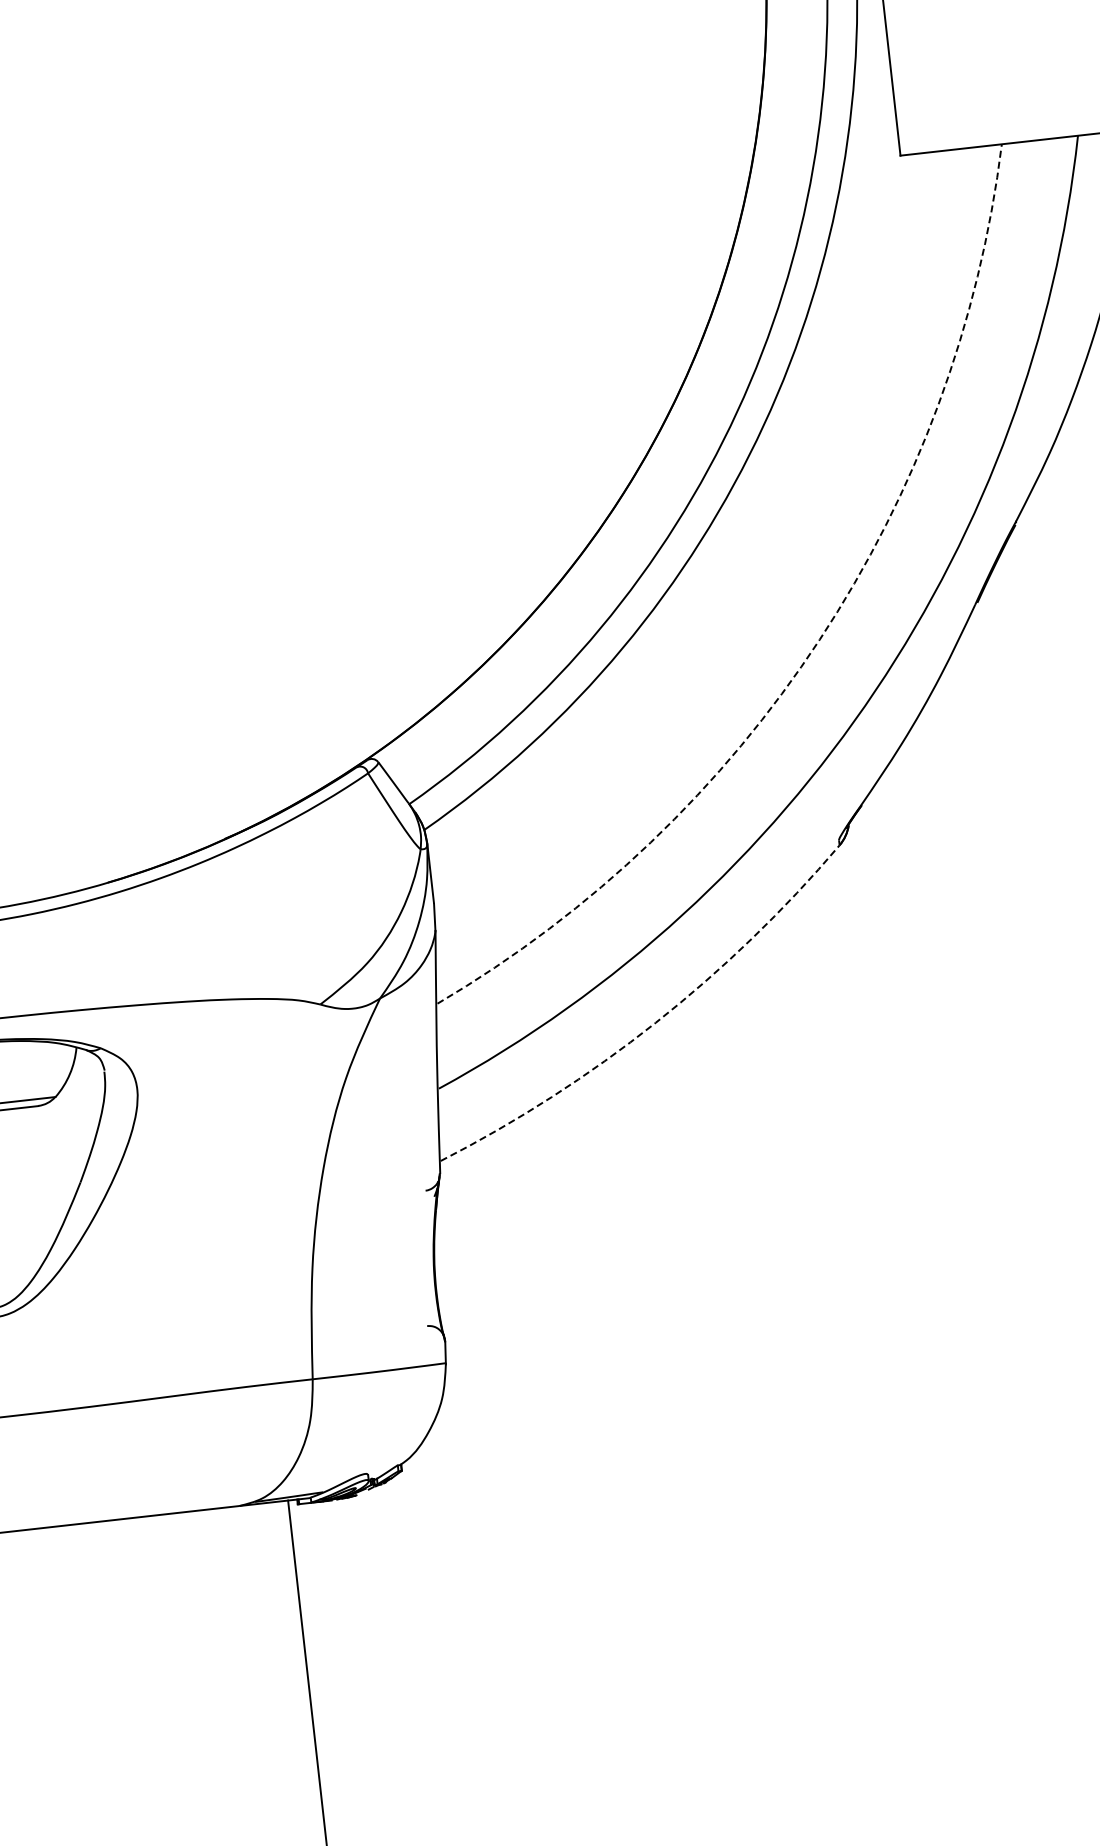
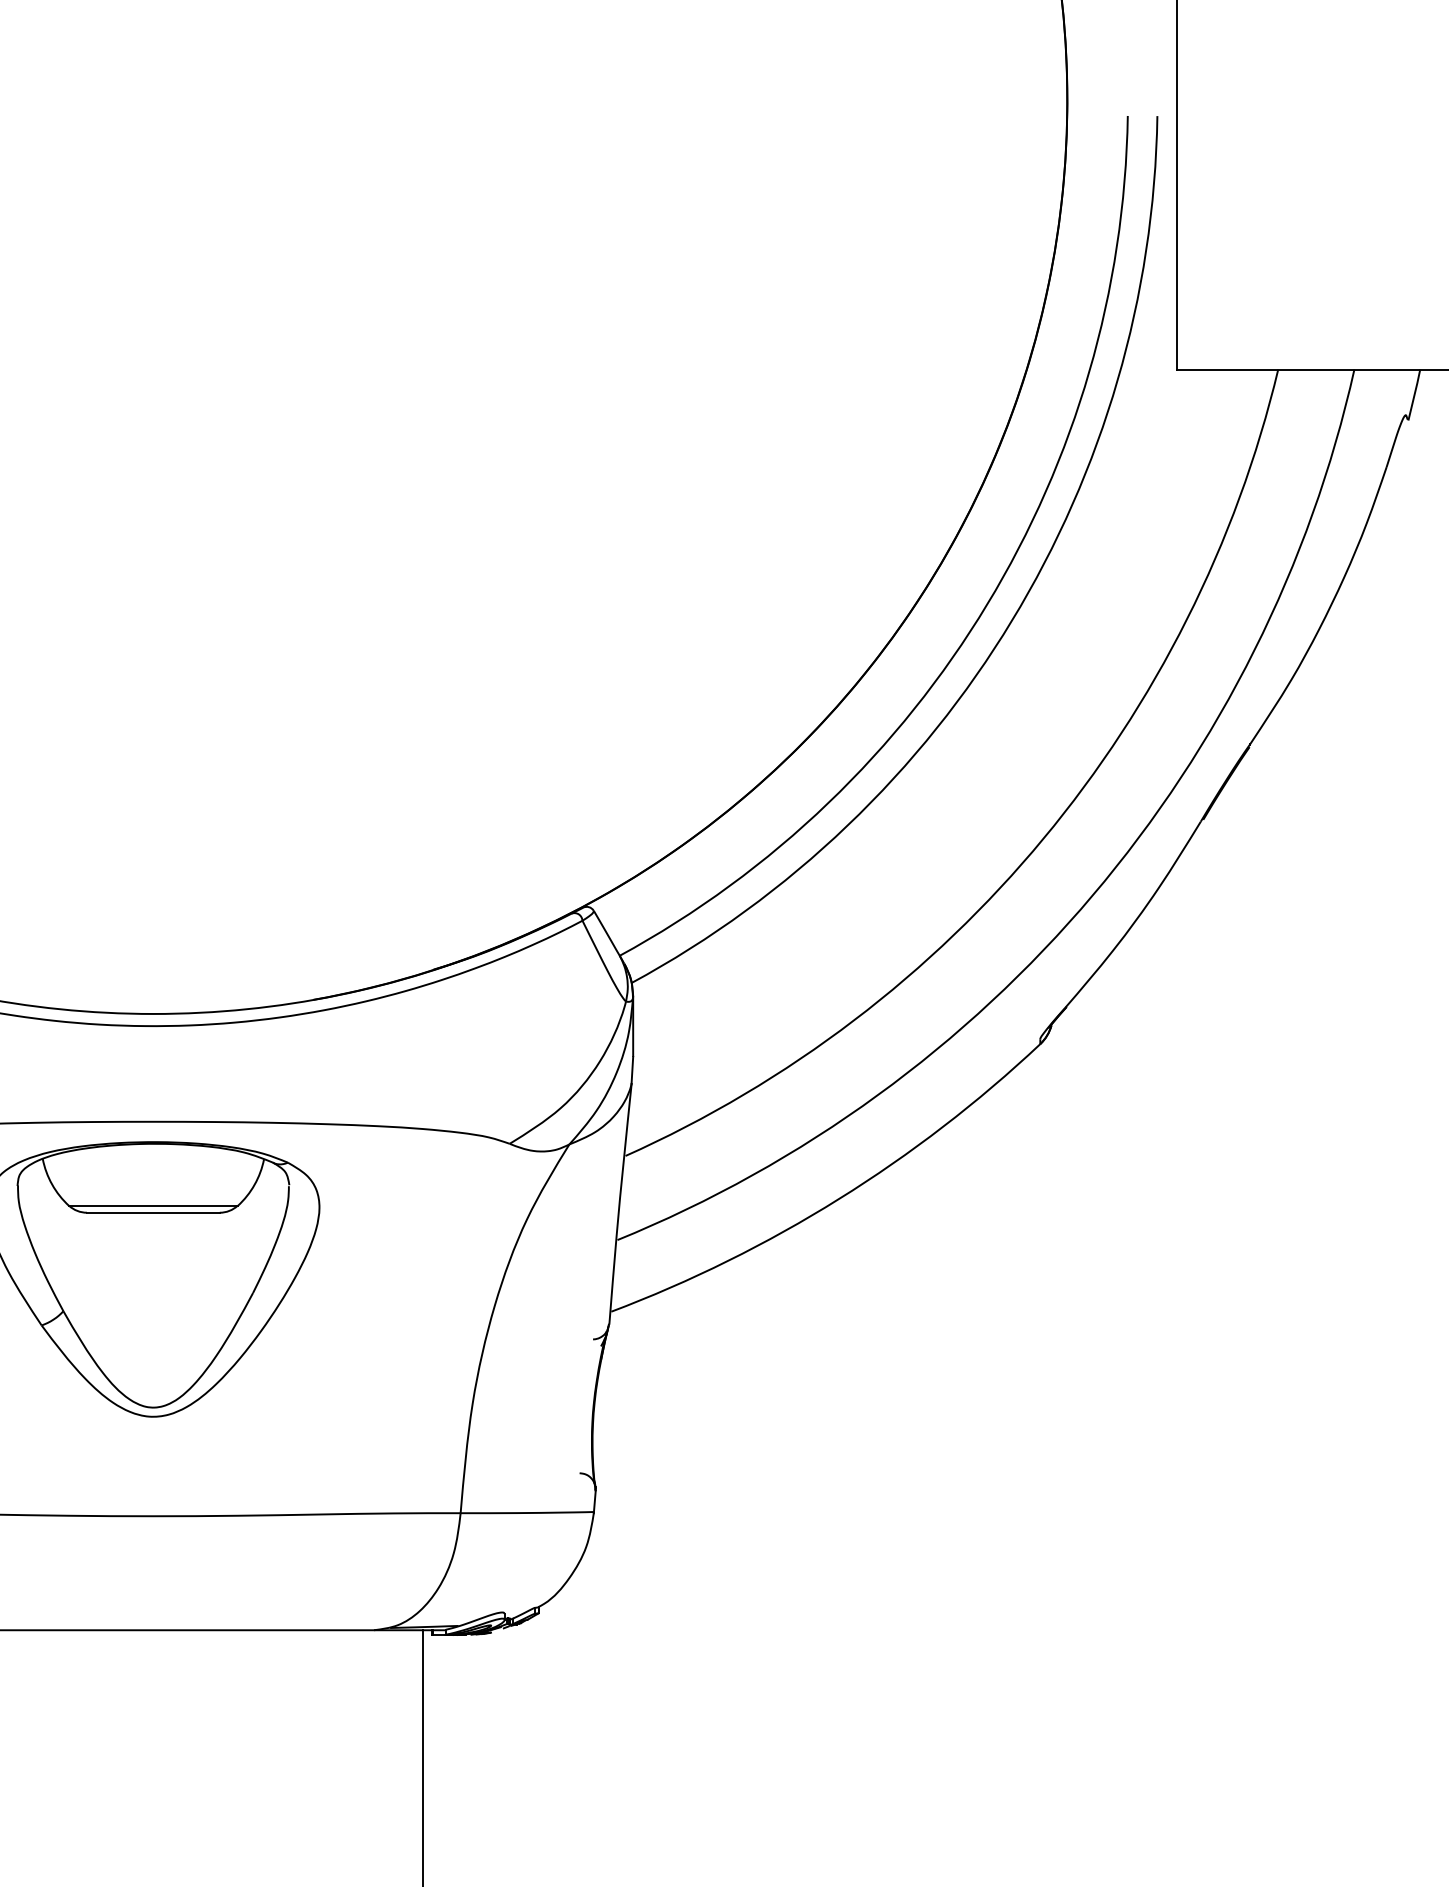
arc: (819, 639) -> (1043, 838), dashed -> solid
arc: (656, 1023) -> (839, 1199), dashed -> solid

